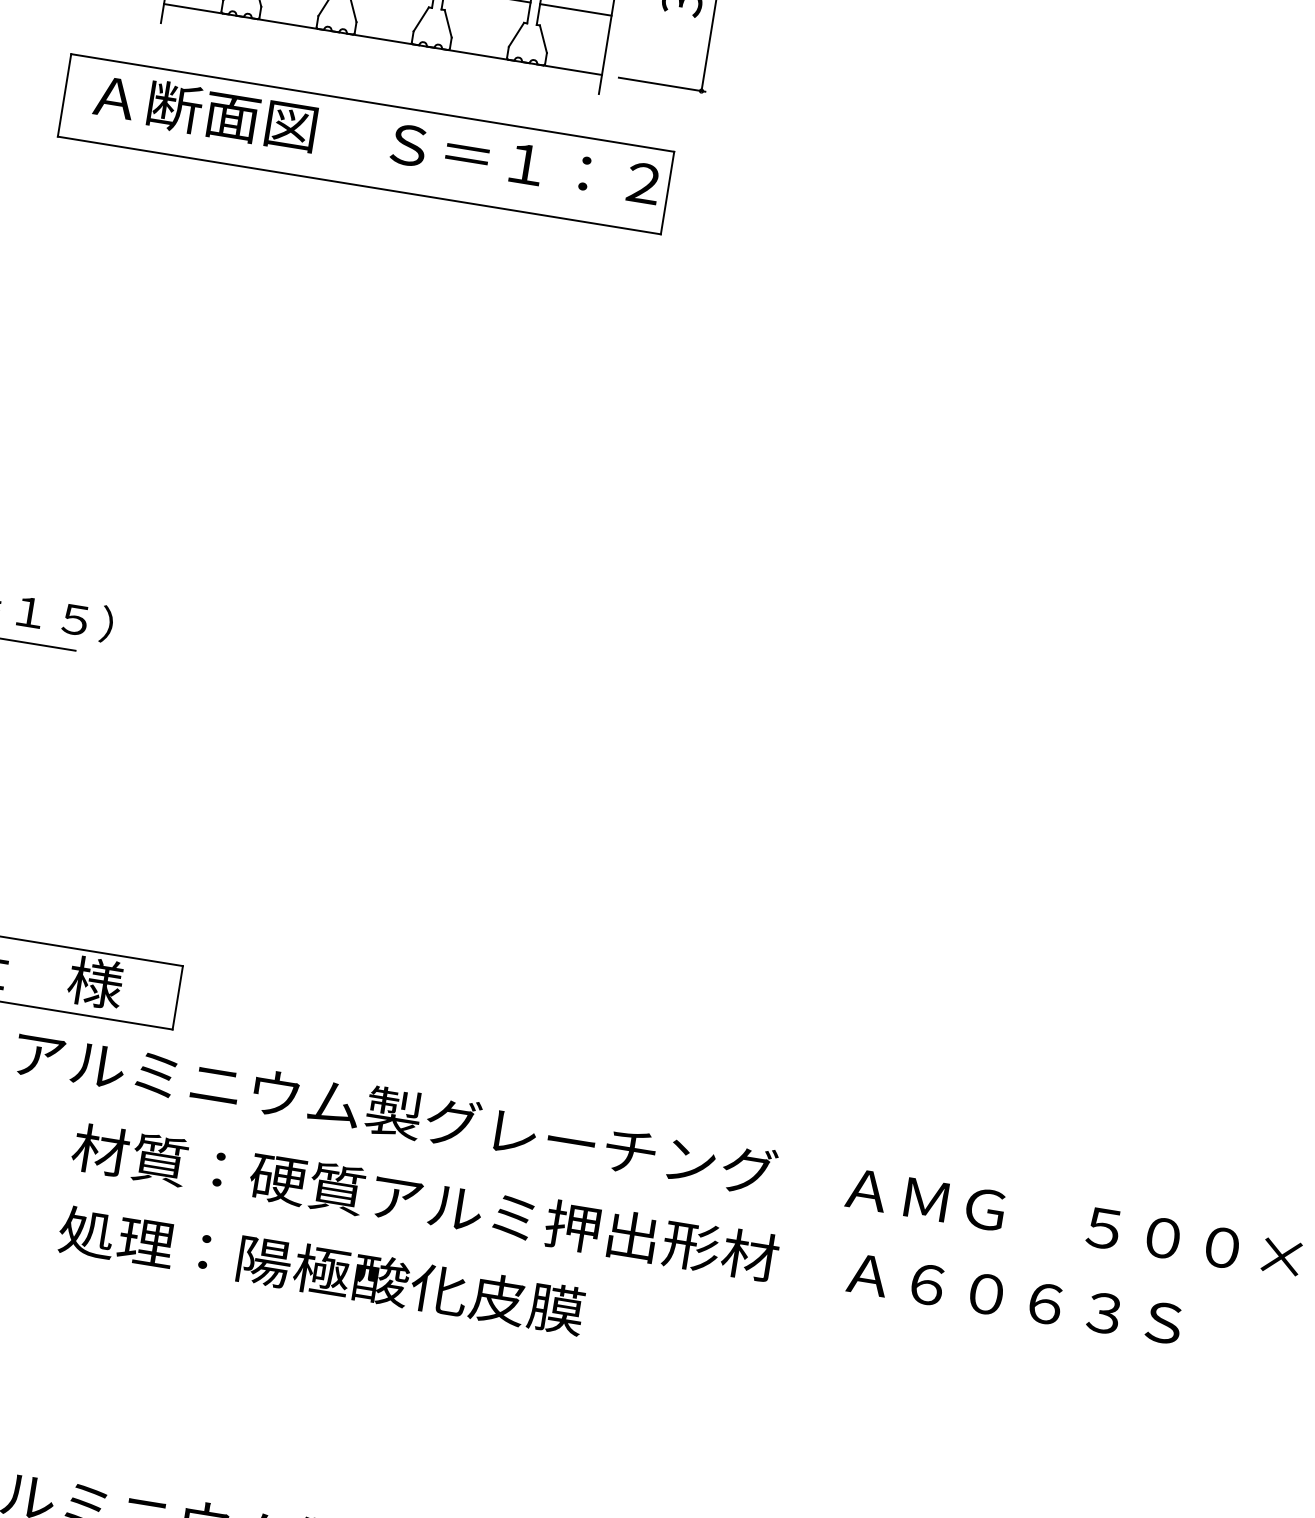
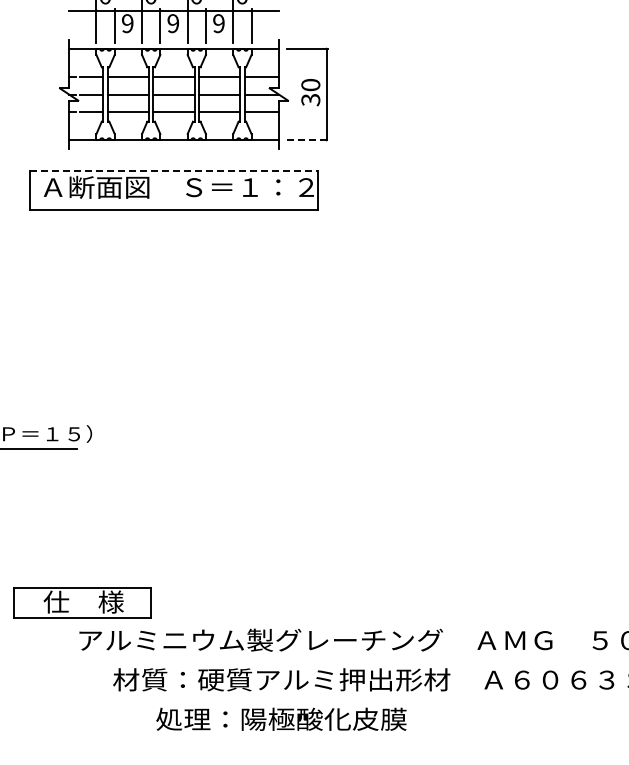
line: (661, 85) -> (307, 140), solid -> dashed
line: (373, 103) -> (174, 170), solid -> dashed
text: (322, 1268) -> (281, 718), moved

